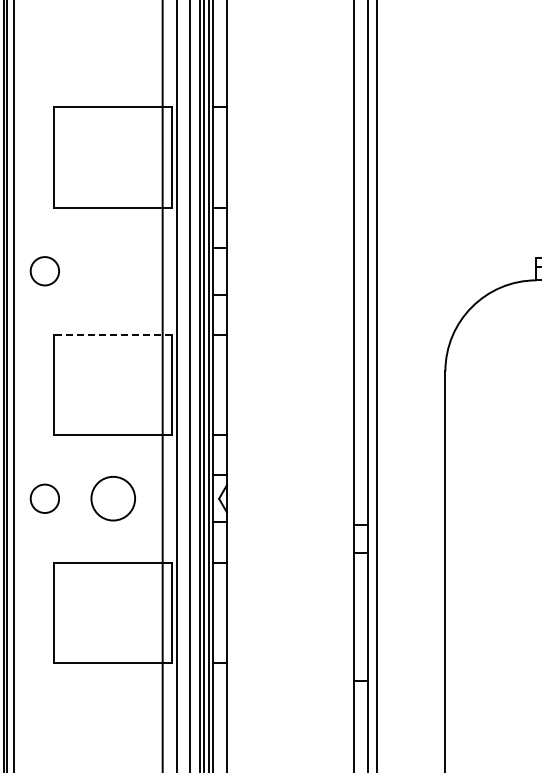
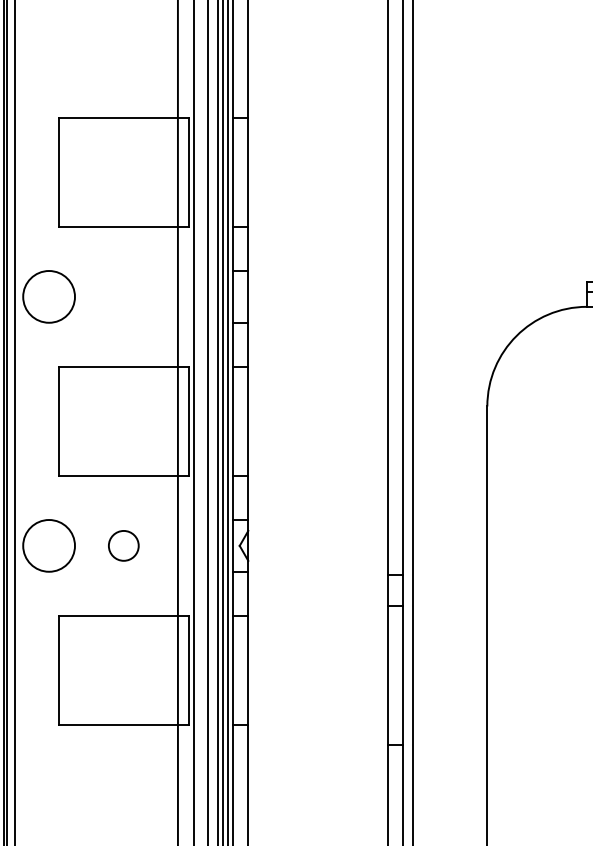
circle: (44, 270) -> (48, 296), size x1.67
line: (112, 334) -> (123, 366), dashed -> solid
circle: (44, 498) -> (48, 545), size x1.67
circle: (112, 498) -> (123, 545), size x0.62

